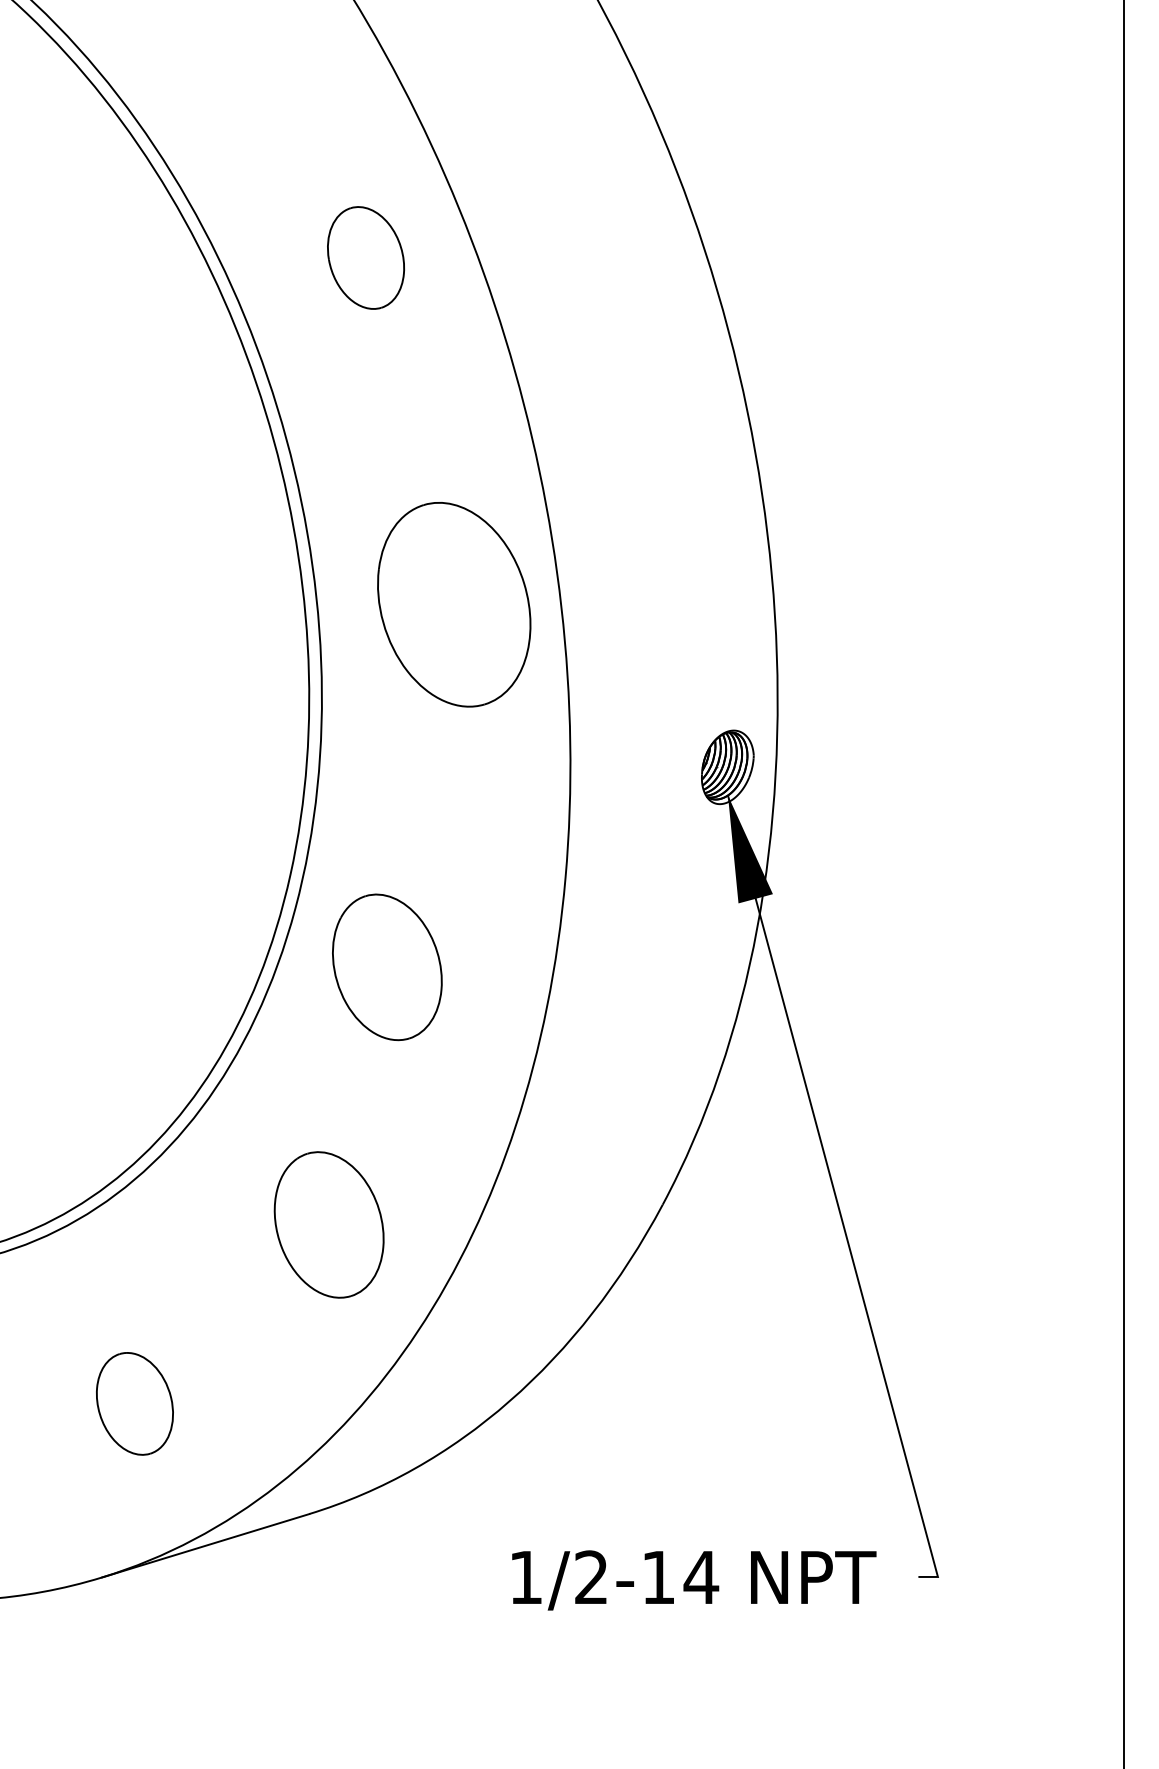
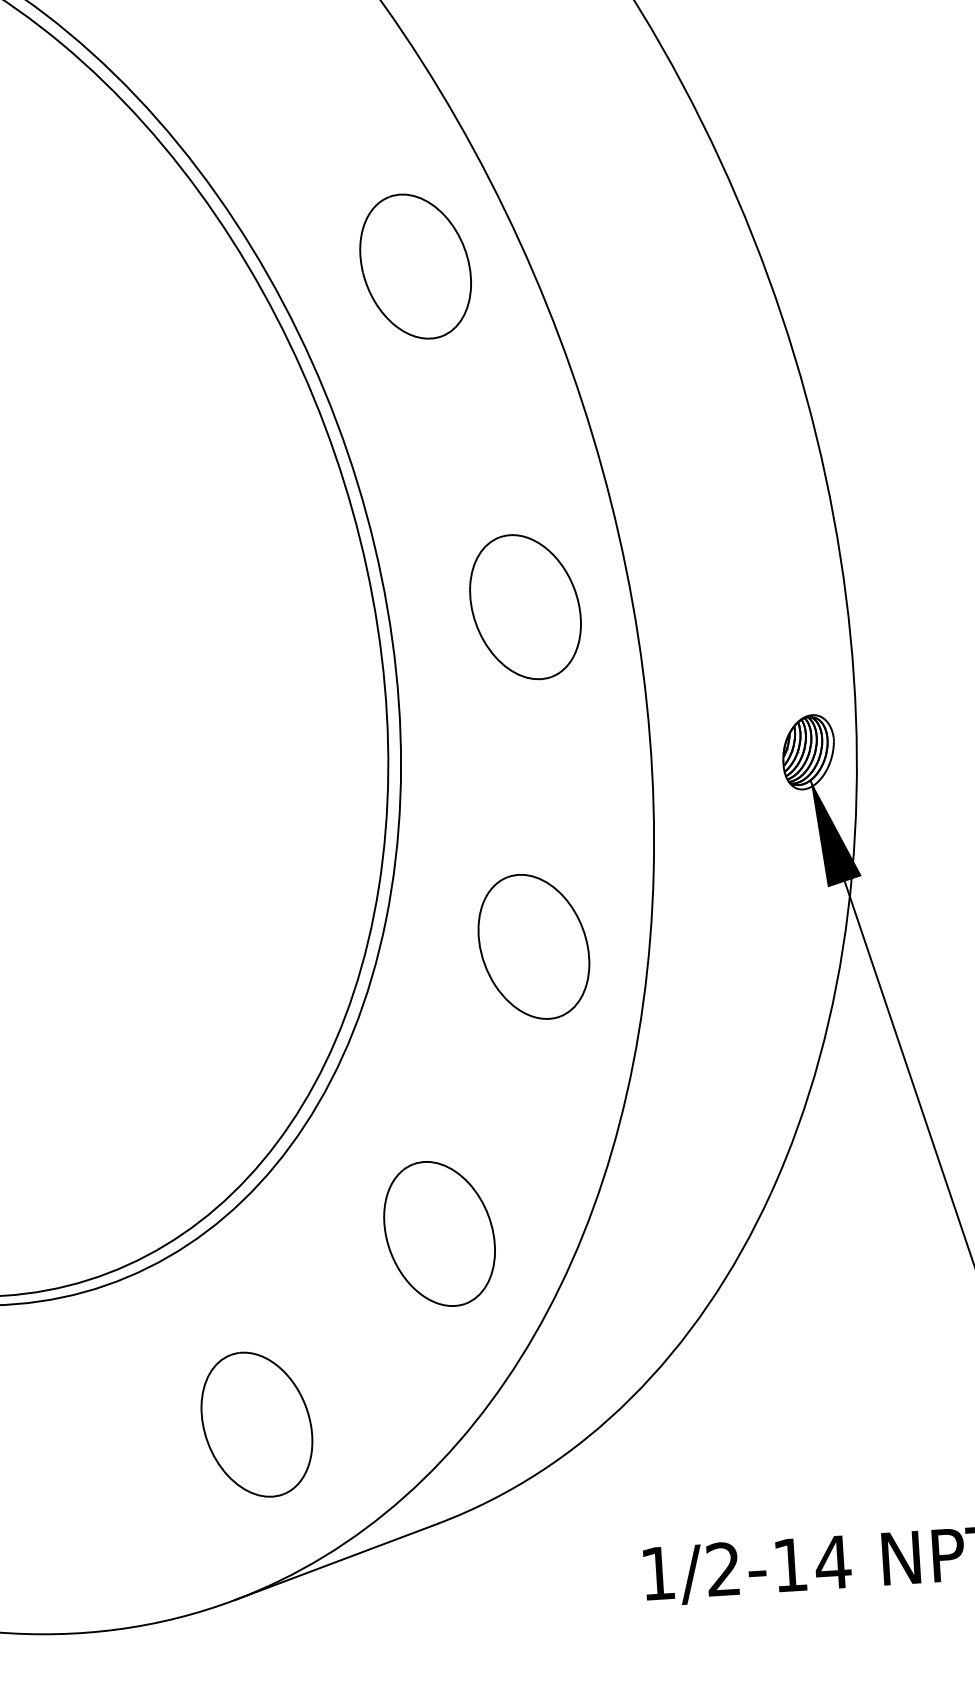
part: (365, 257) -> (415, 266), size x1.43
part: (454, 604) -> (525, 606), size x0.71
part: (387, 967) -> (534, 947), moved
part: (134, 1403) -> (256, 1424), size x1.43

